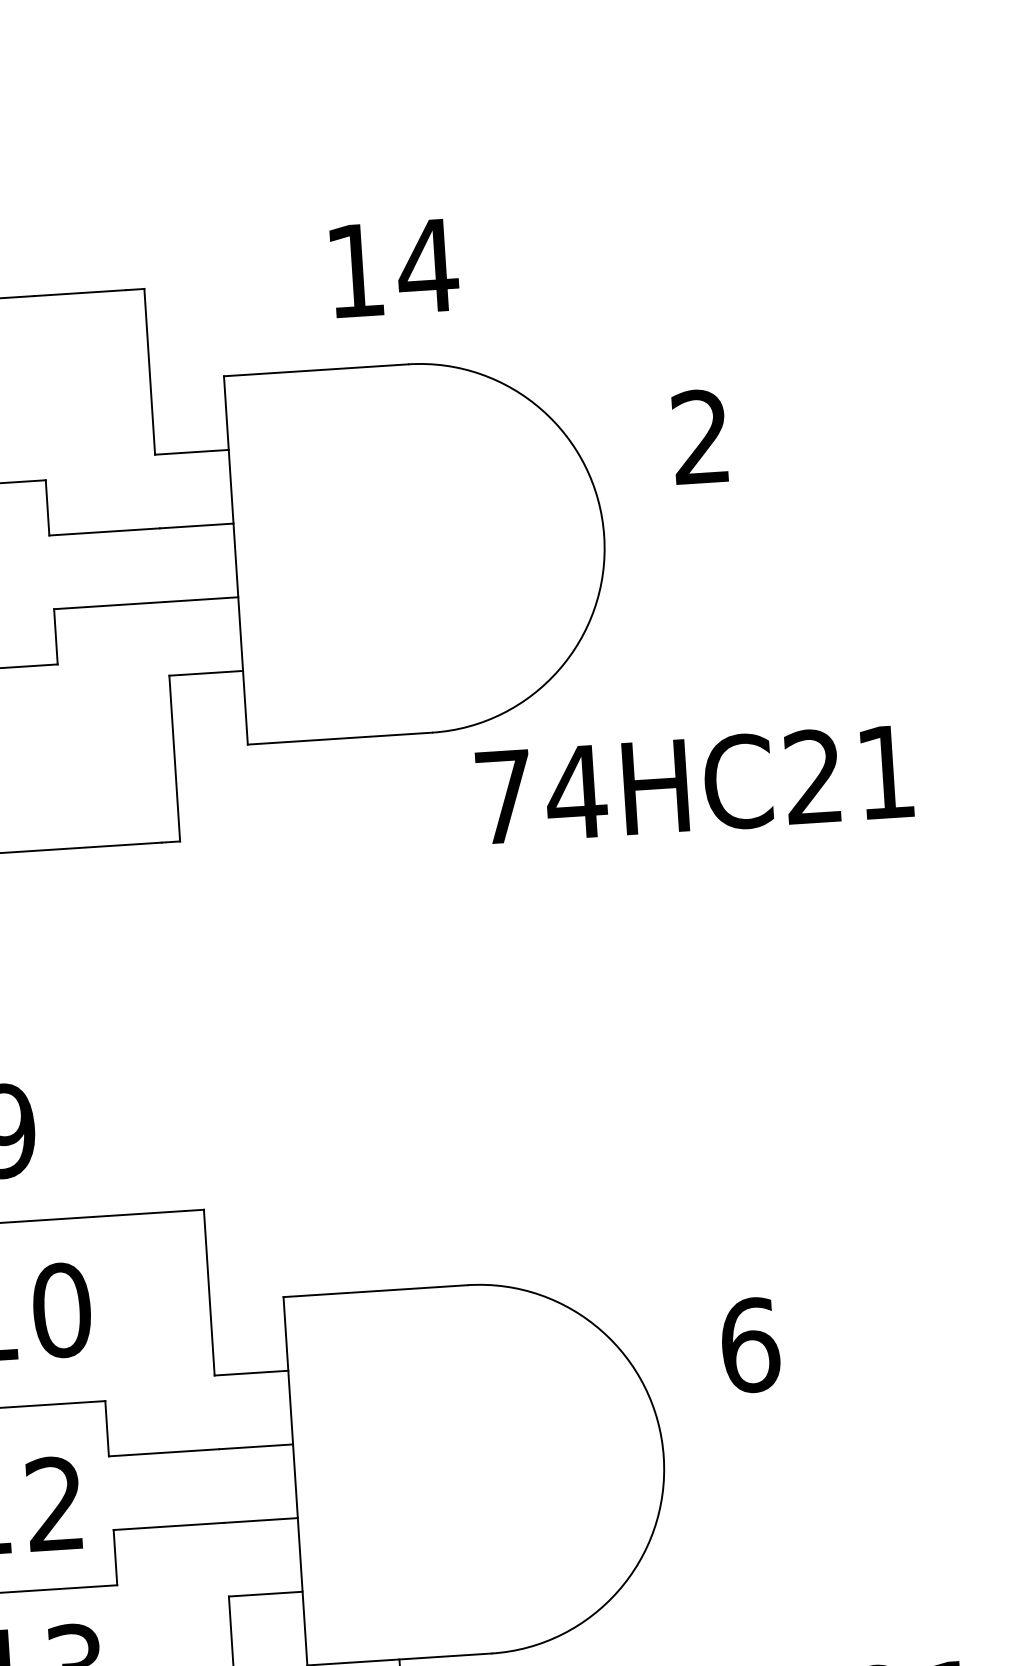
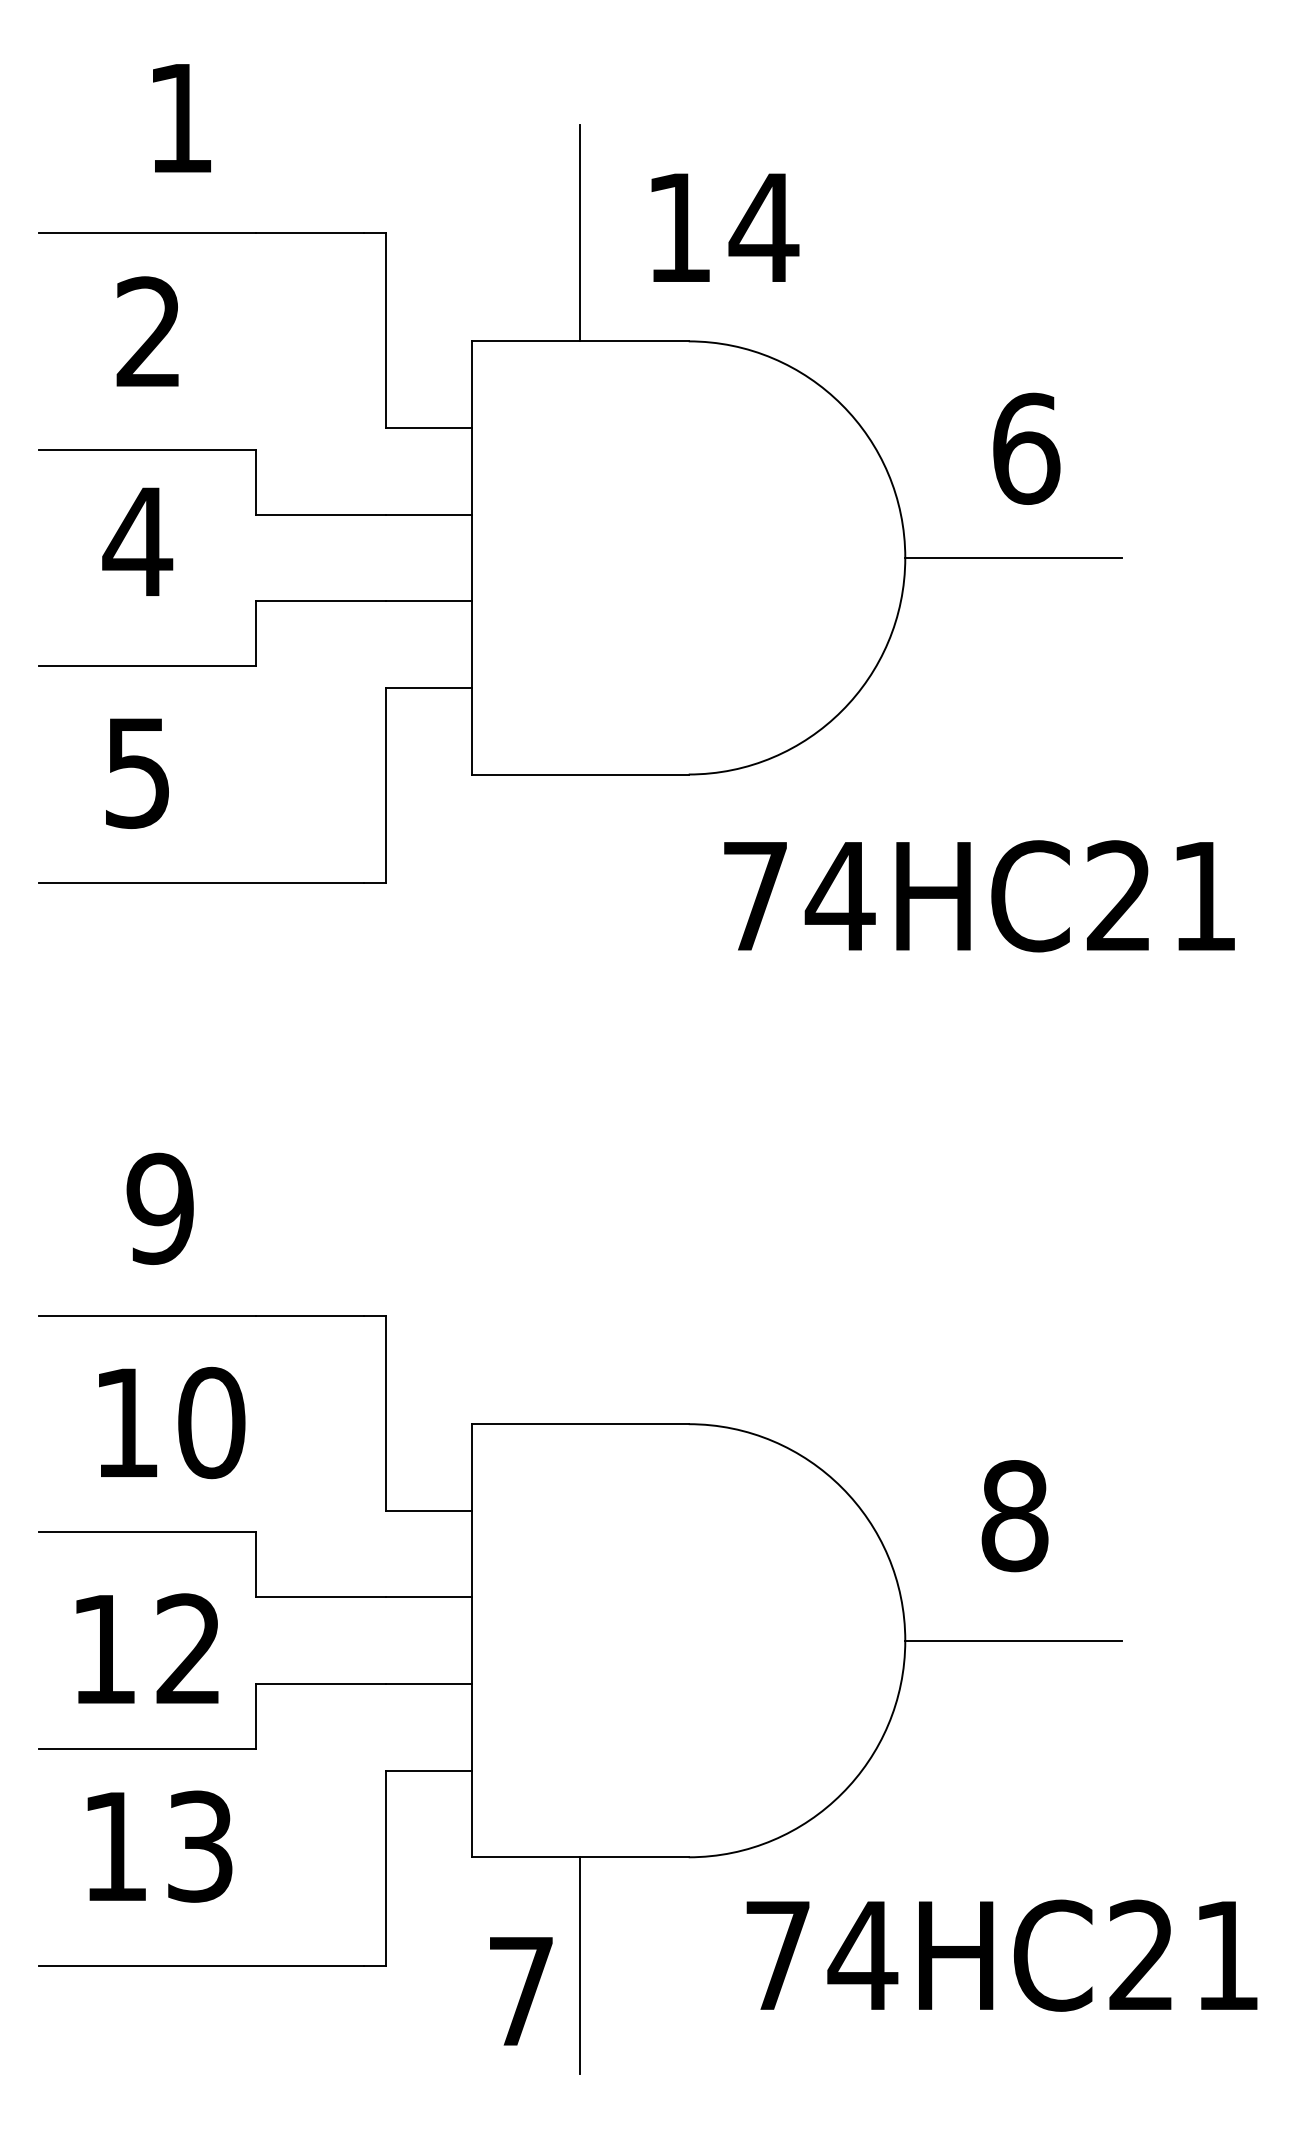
text: (394, 267) -> (725, 227), moved
line: (310, 277) -> (580, 232), added
text: (701, 436) -> (1026, 448), 2 -> 6
line: (696, 530) -> (1013, 557), added
text: (694, 784) -> (979, 896), moved
text: (750, 1345) -> (1015, 1516), 6 -> 8
line: (755, 1451) -> (1013, 1640), added

